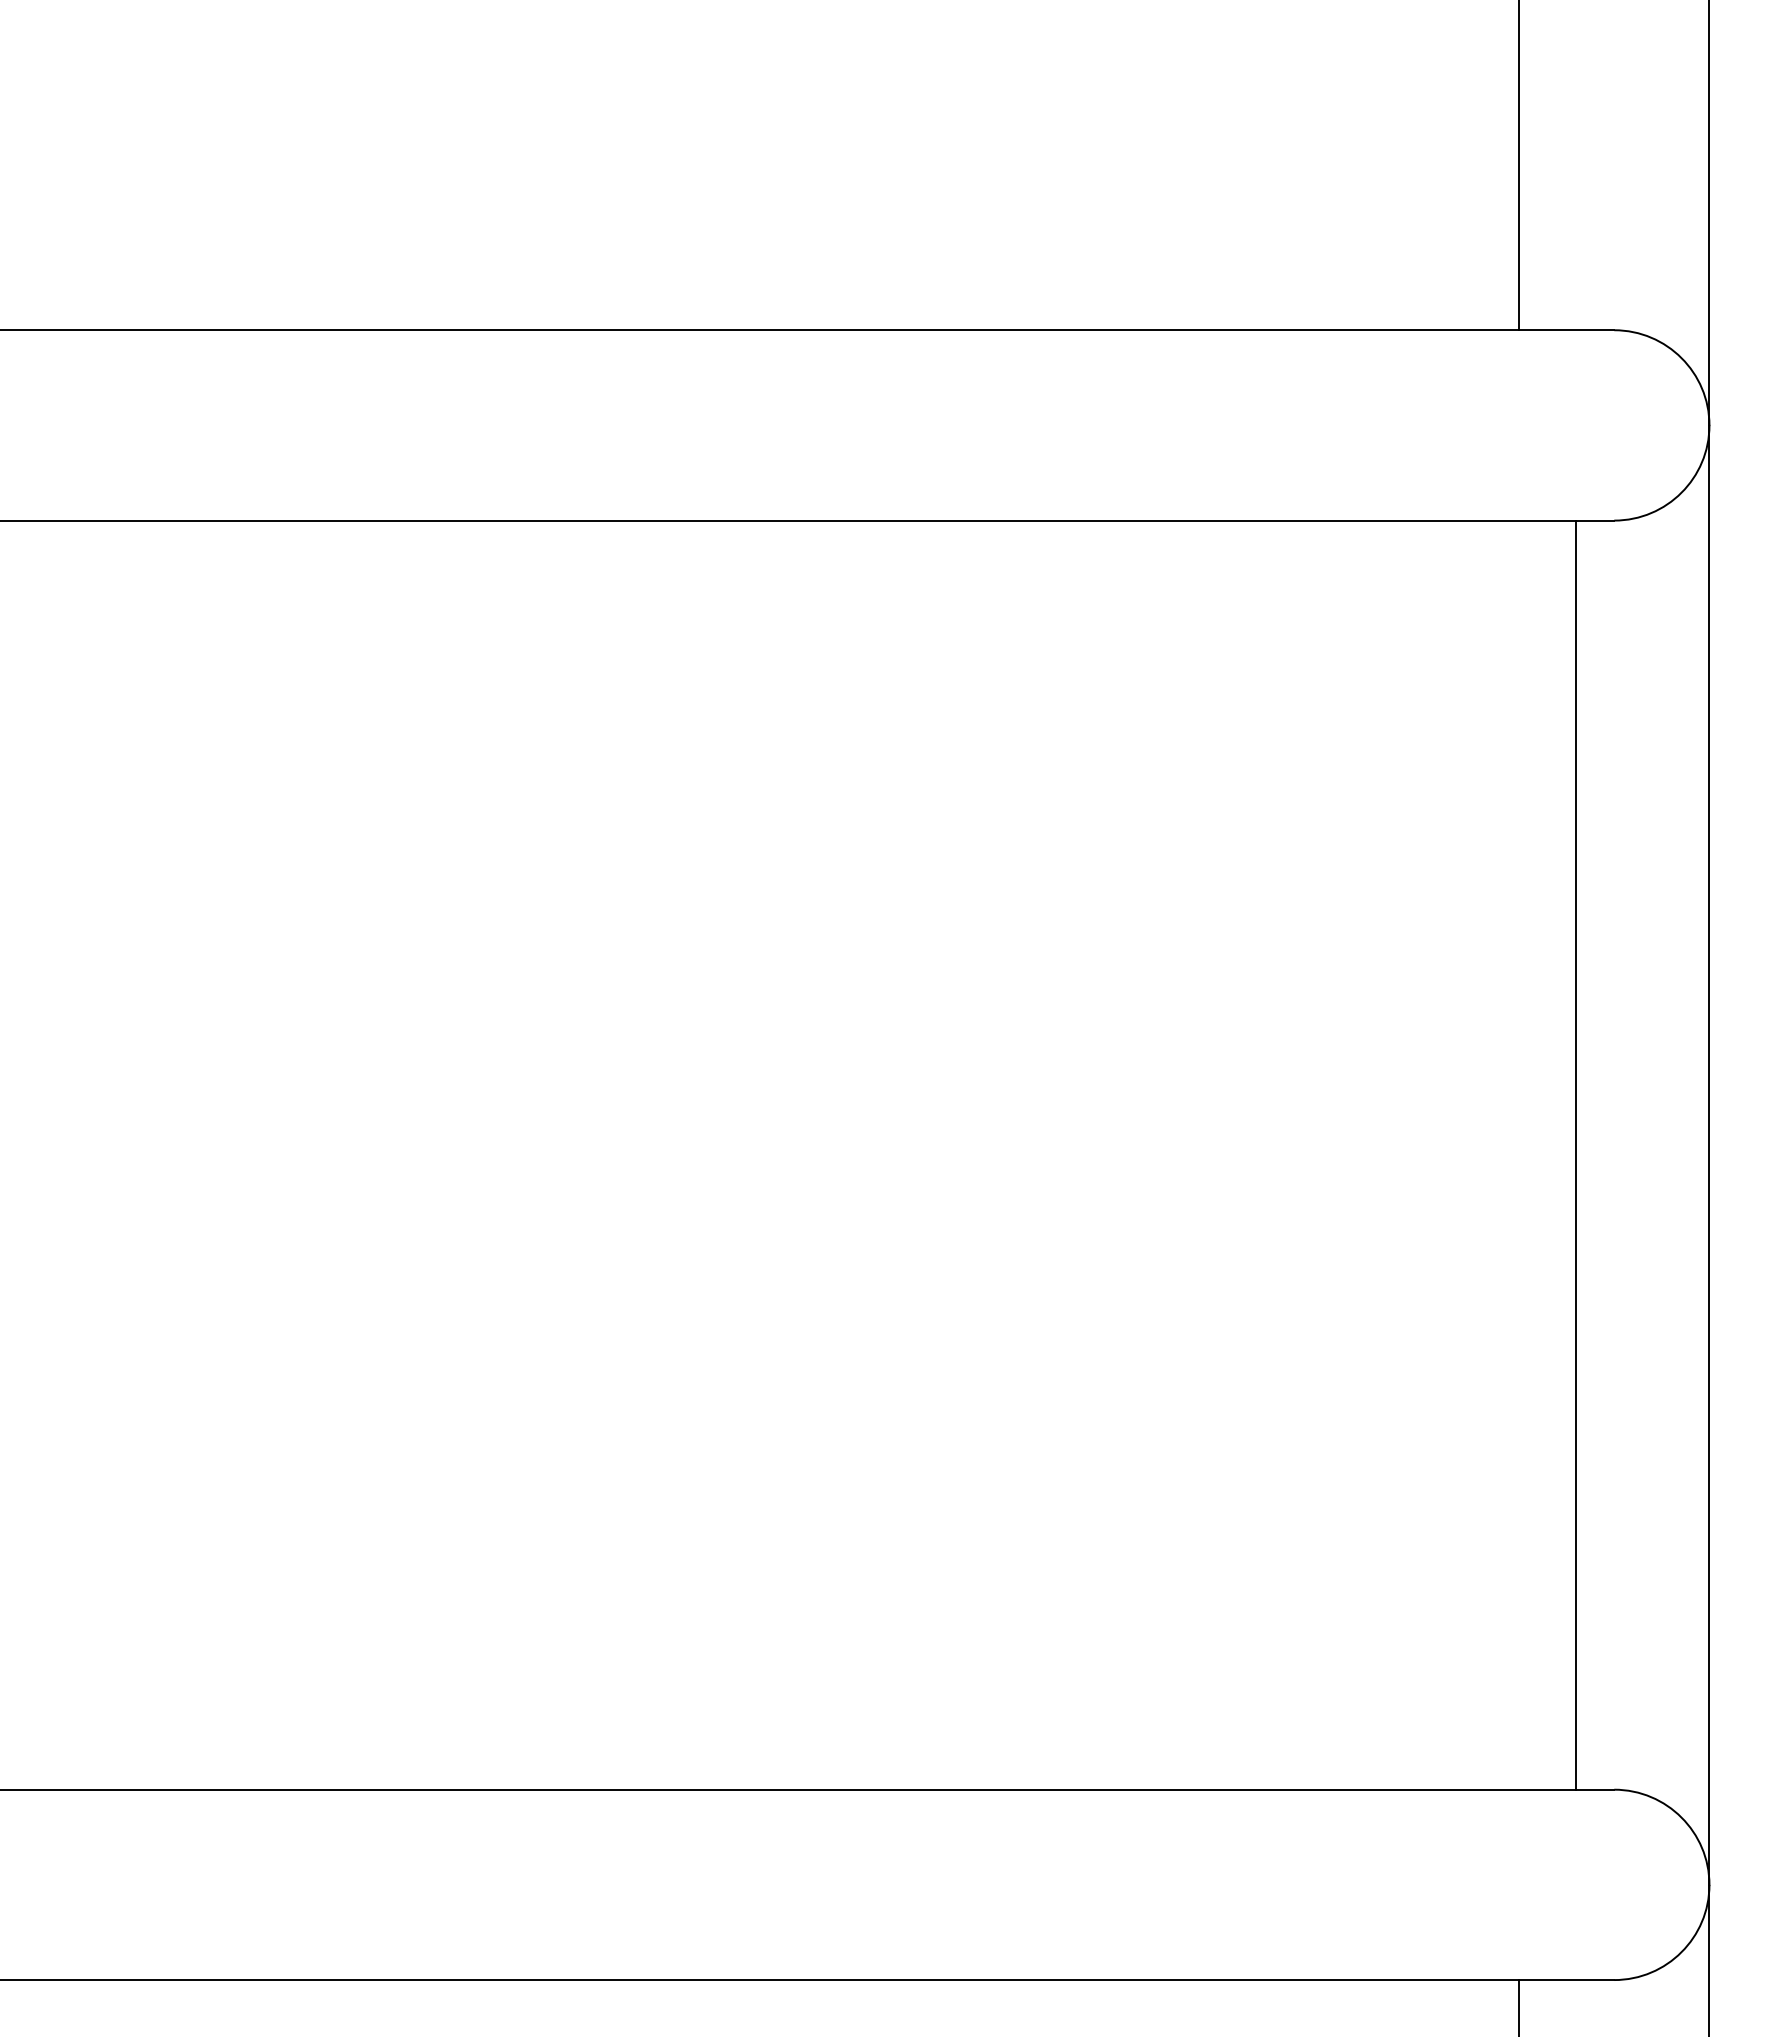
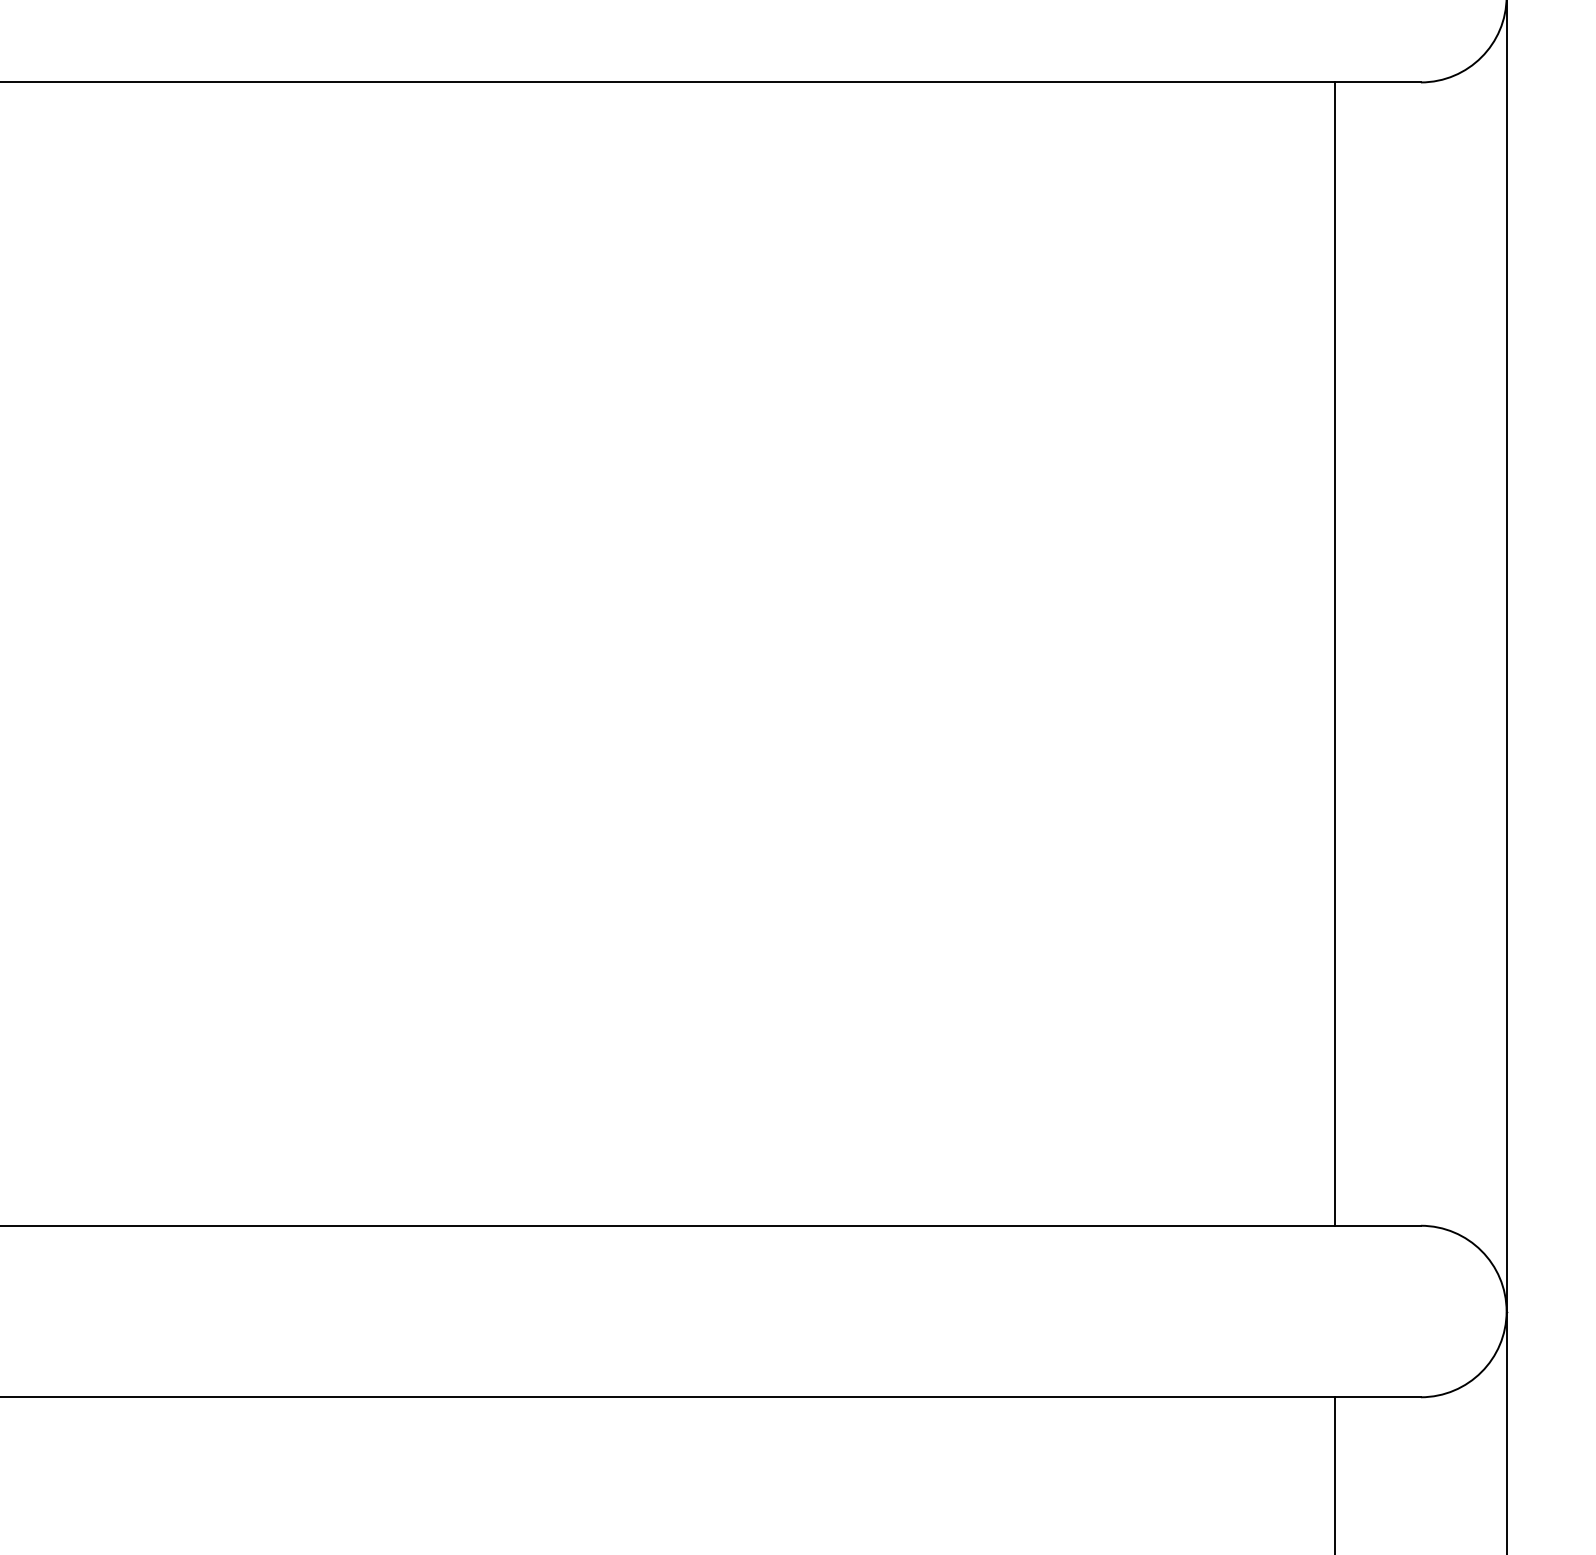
line: (1576, 1154) -> (1335, 653), moved

